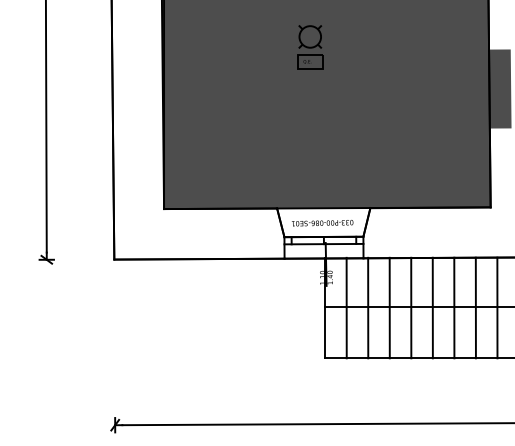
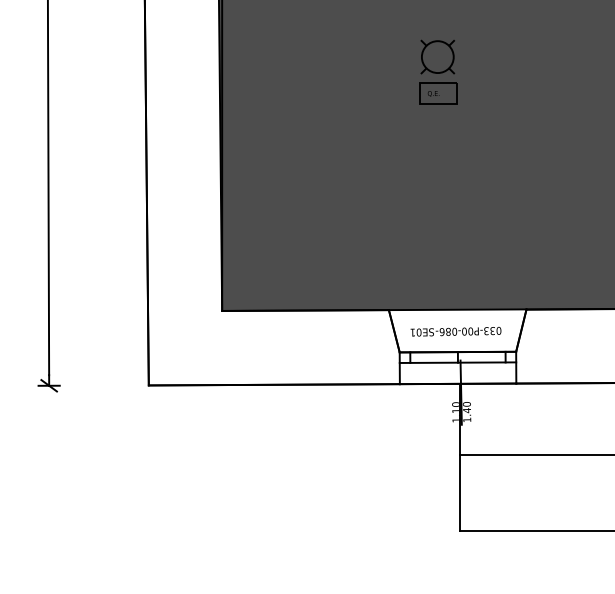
line: (346, 307) -> (491, 456), removed
line: (368, 307) -> (523, 456), removed
line: (389, 307) -> (554, 456), removed
line: (411, 307) -> (587, 456), removed

